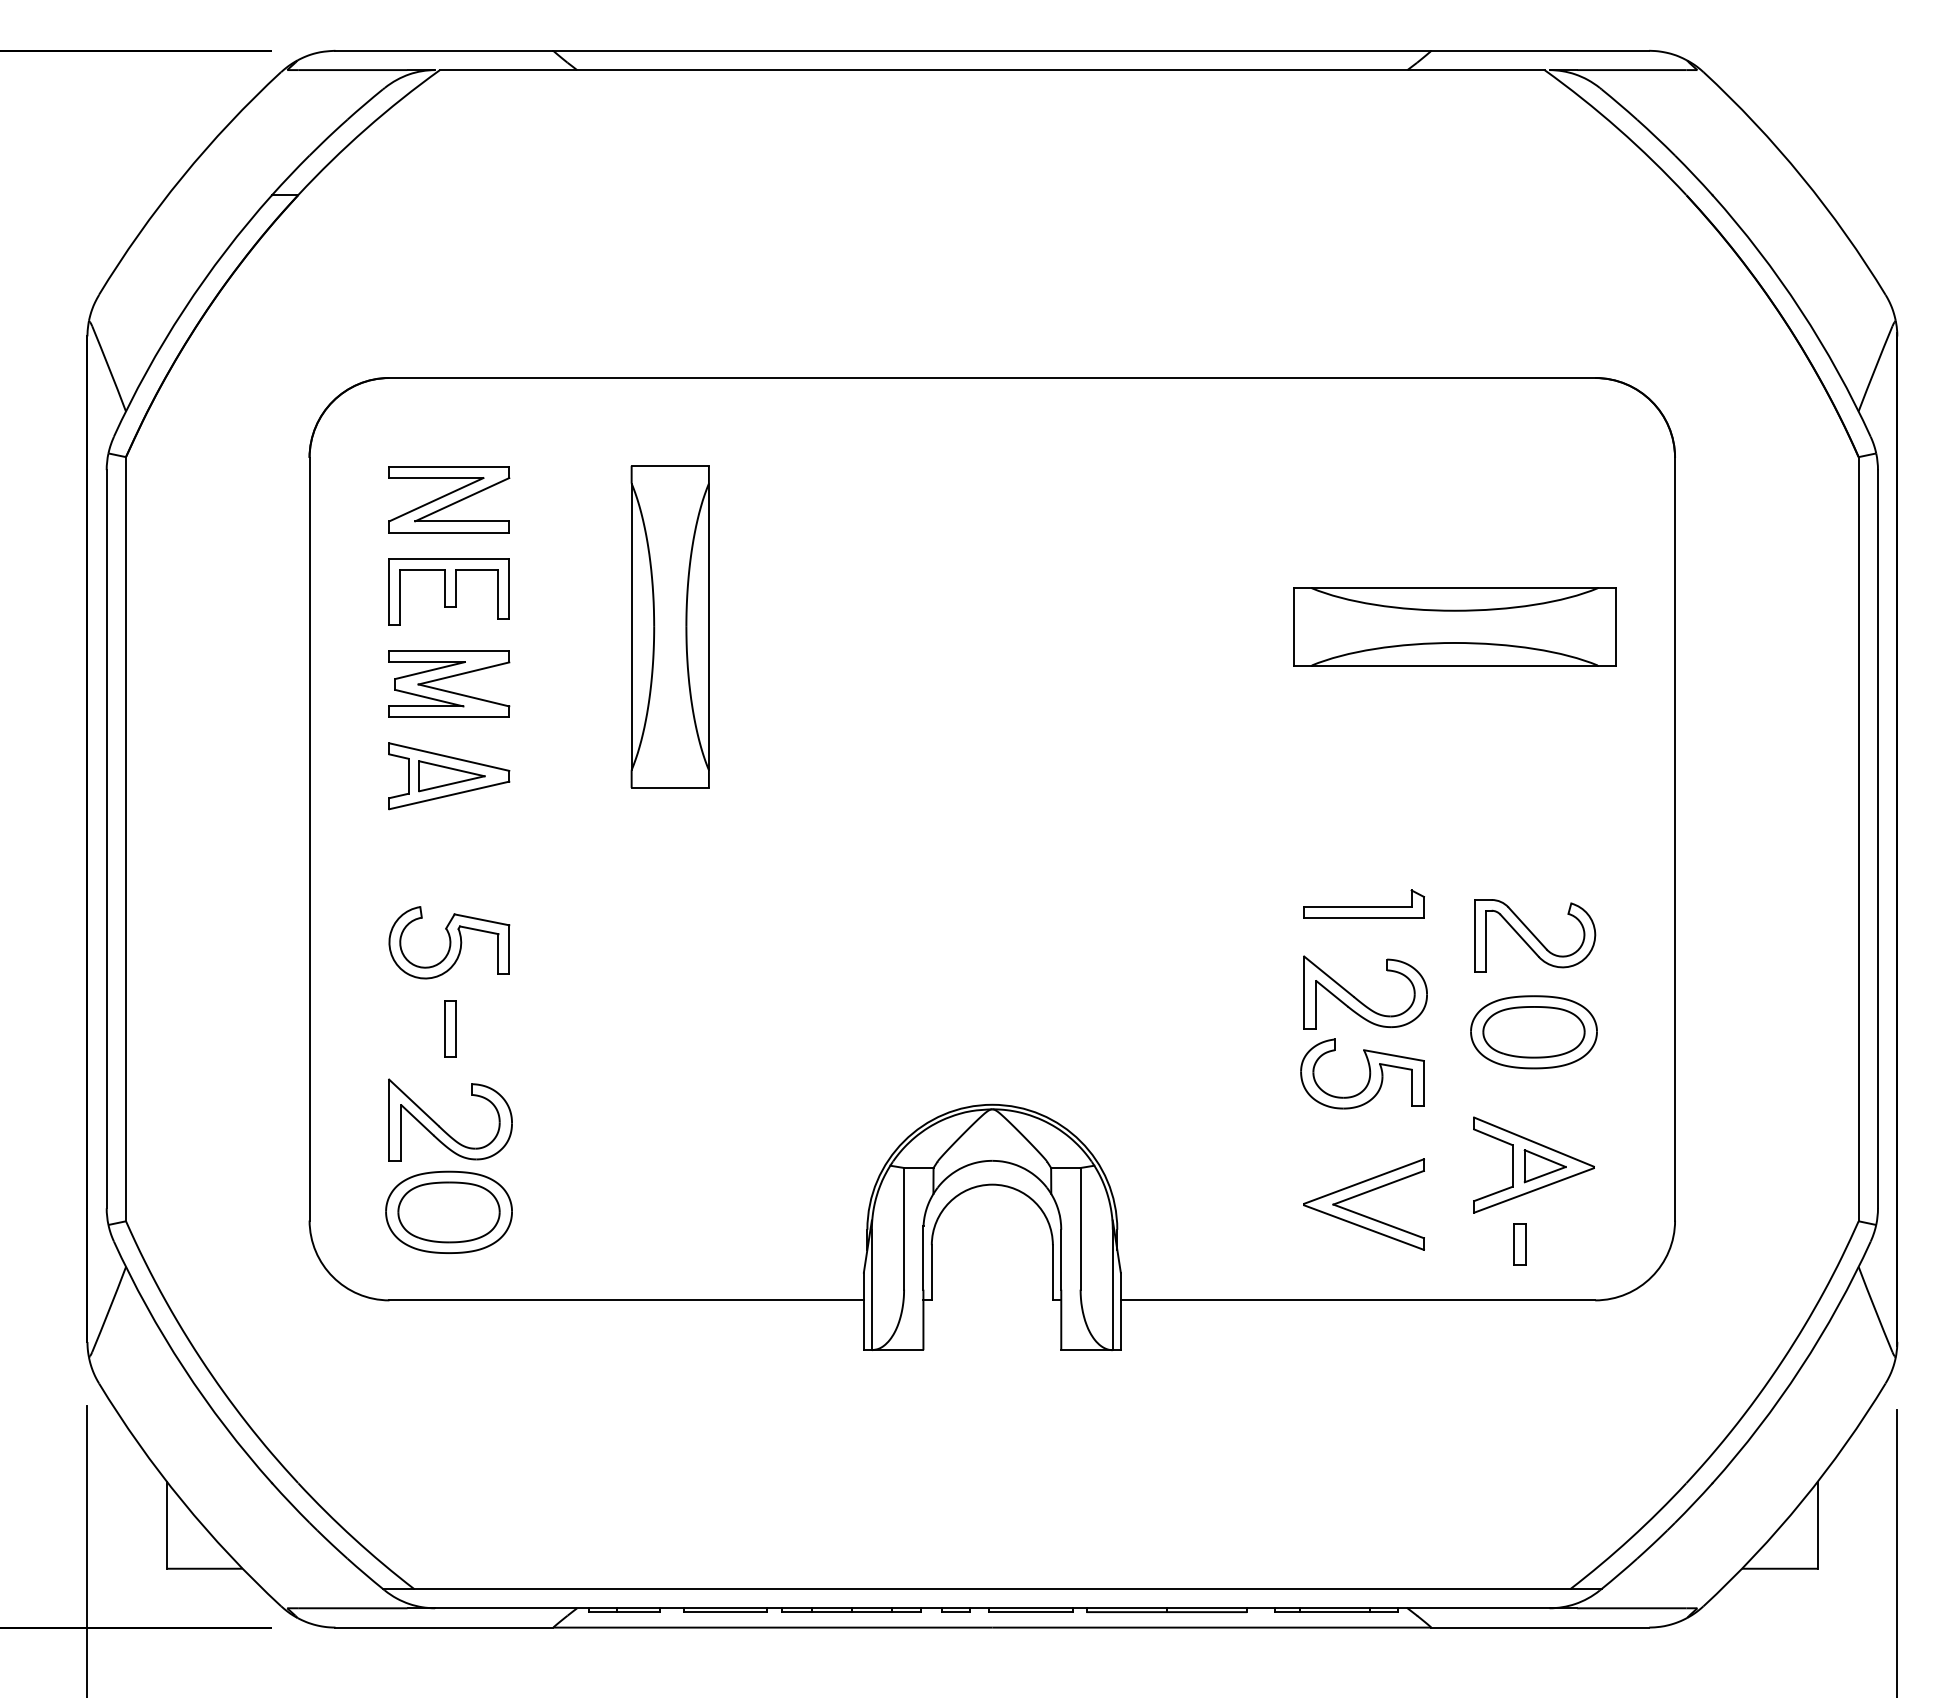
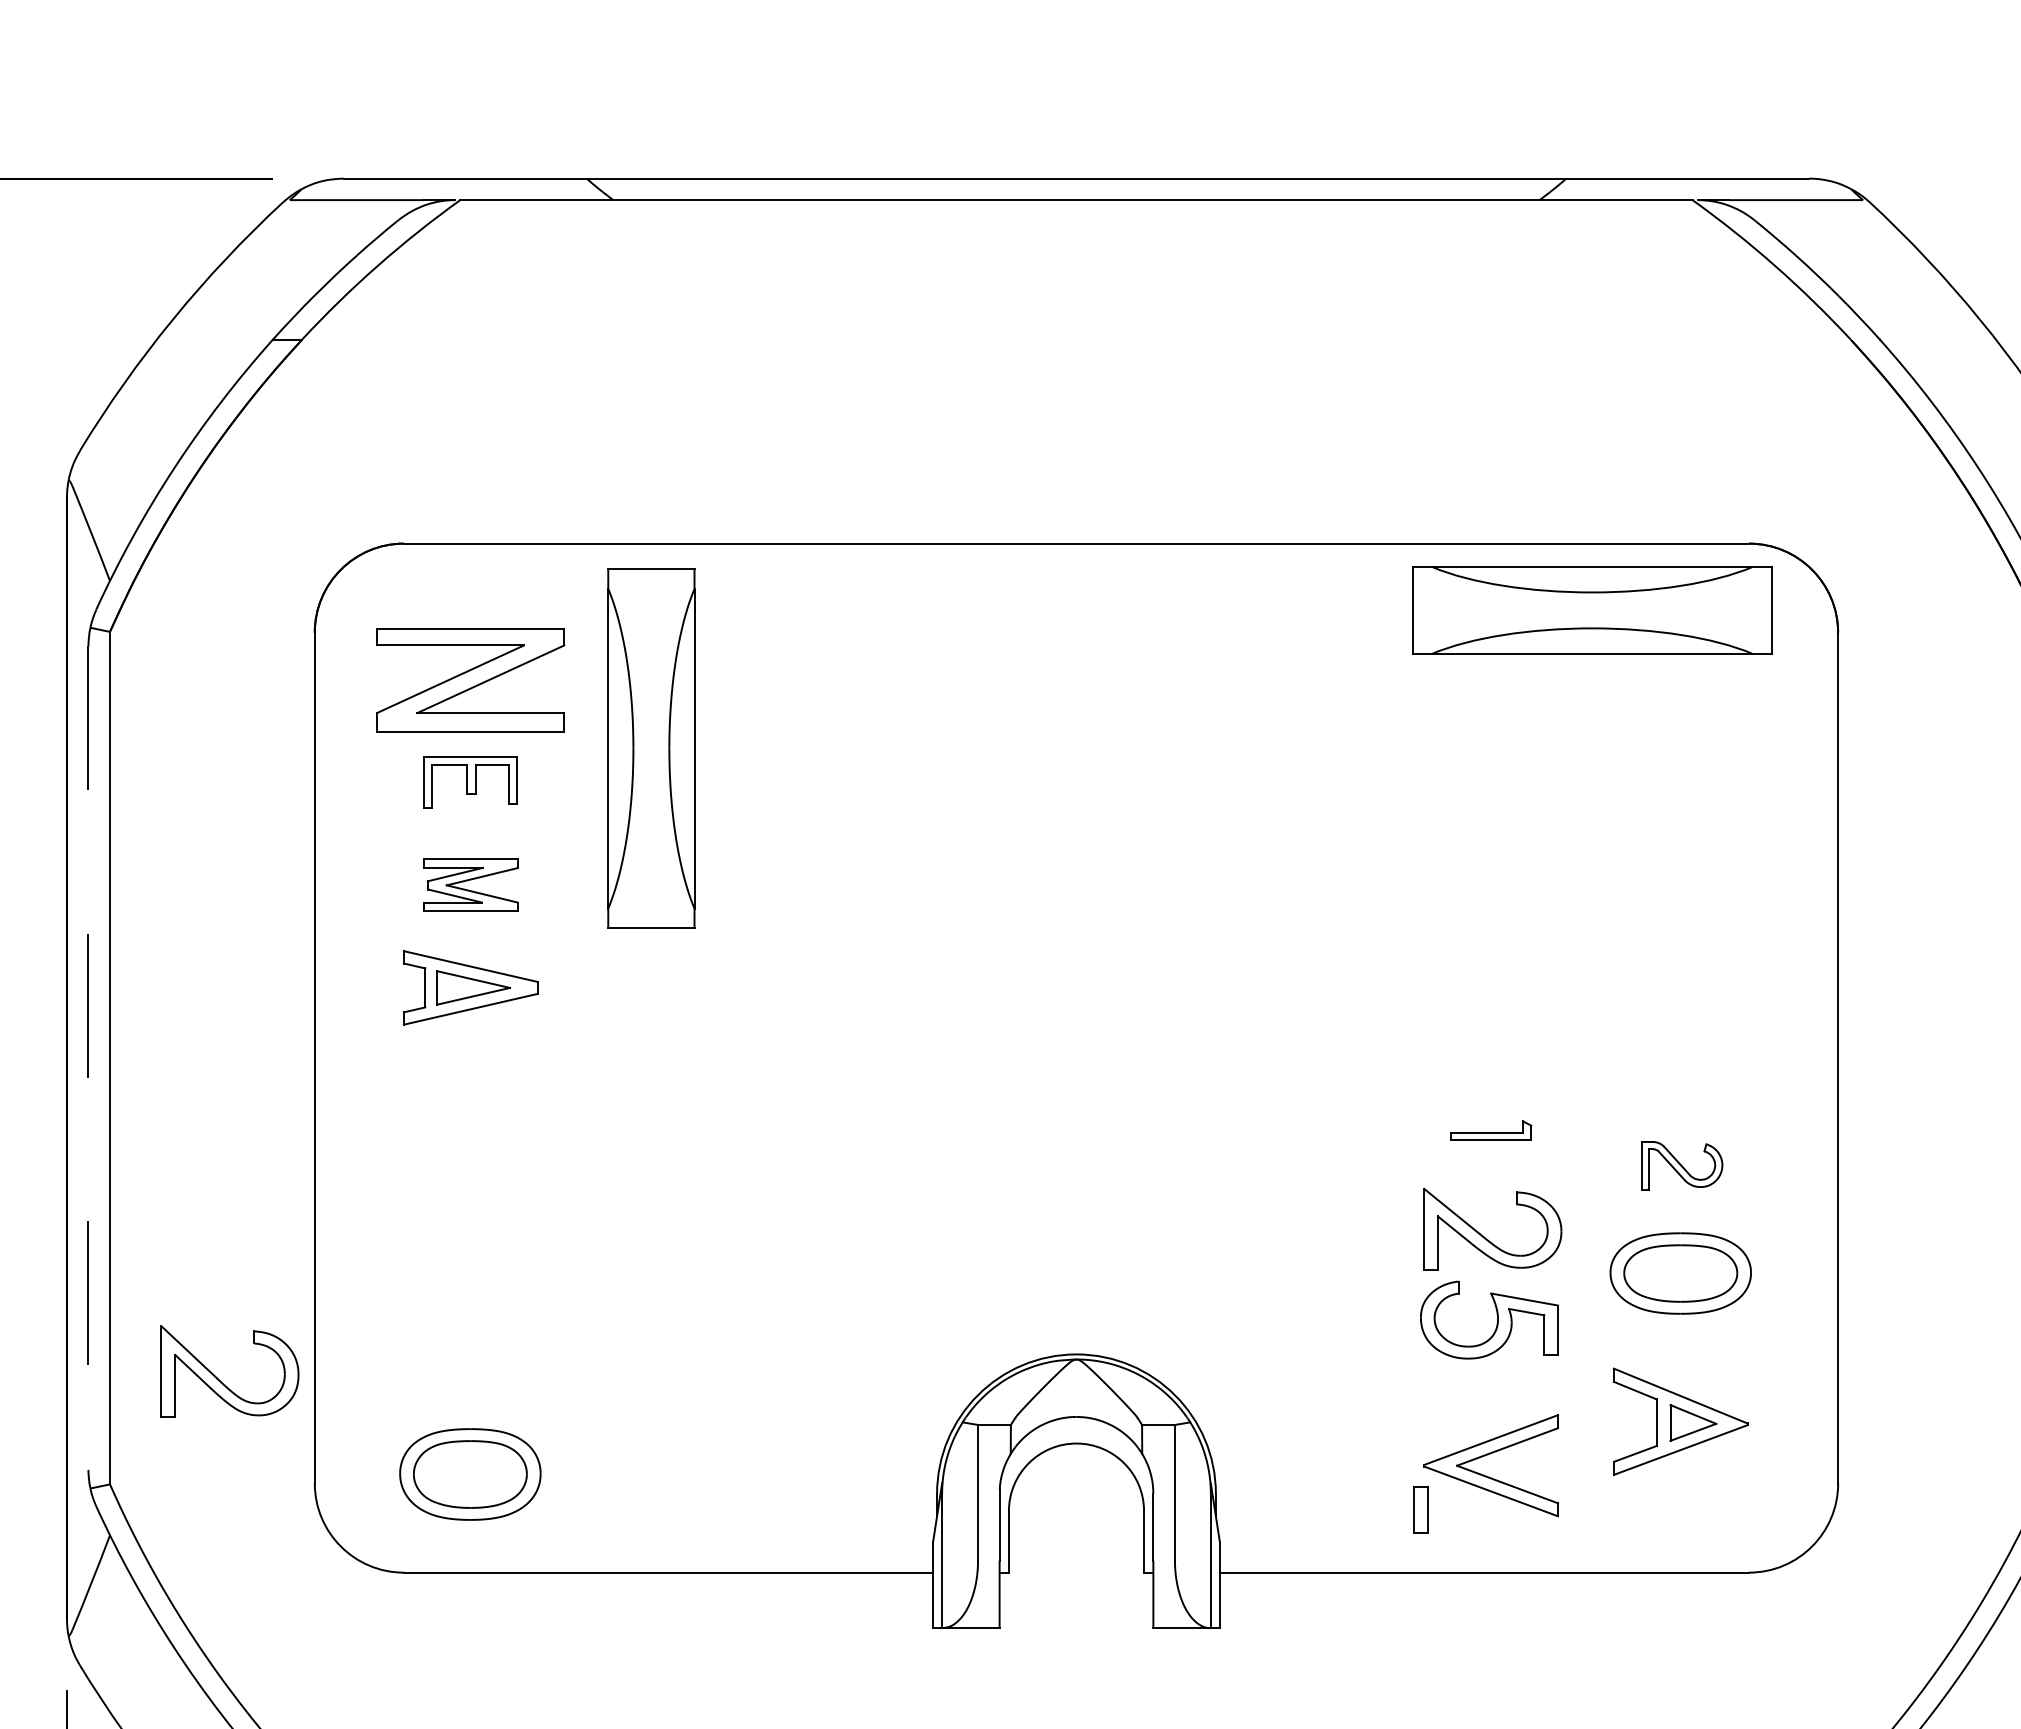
part: (449, 499) -> (470, 679), size x1.4
part: (448, 591) -> (469, 781), size x0.7
part: (669, 626) -> (650, 748), moved
part: (1454, 626) -> (1592, 609), moved
part: (449, 683) -> (470, 884), size x0.7
line: (106, 839) -> (88, 1058), solid -> dashed
part: (1363, 903) -> (1490, 1129), size x0.6
part: (1535, 935) -> (1682, 1165), size x0.6
part: (449, 942) -> (470, 1173), removed
part: (450, 1028) -> (471, 1269), removed
part: (441, 1127) -> (219, 1379), moved
part: (1519, 1244) -> (1420, 1510), moved

